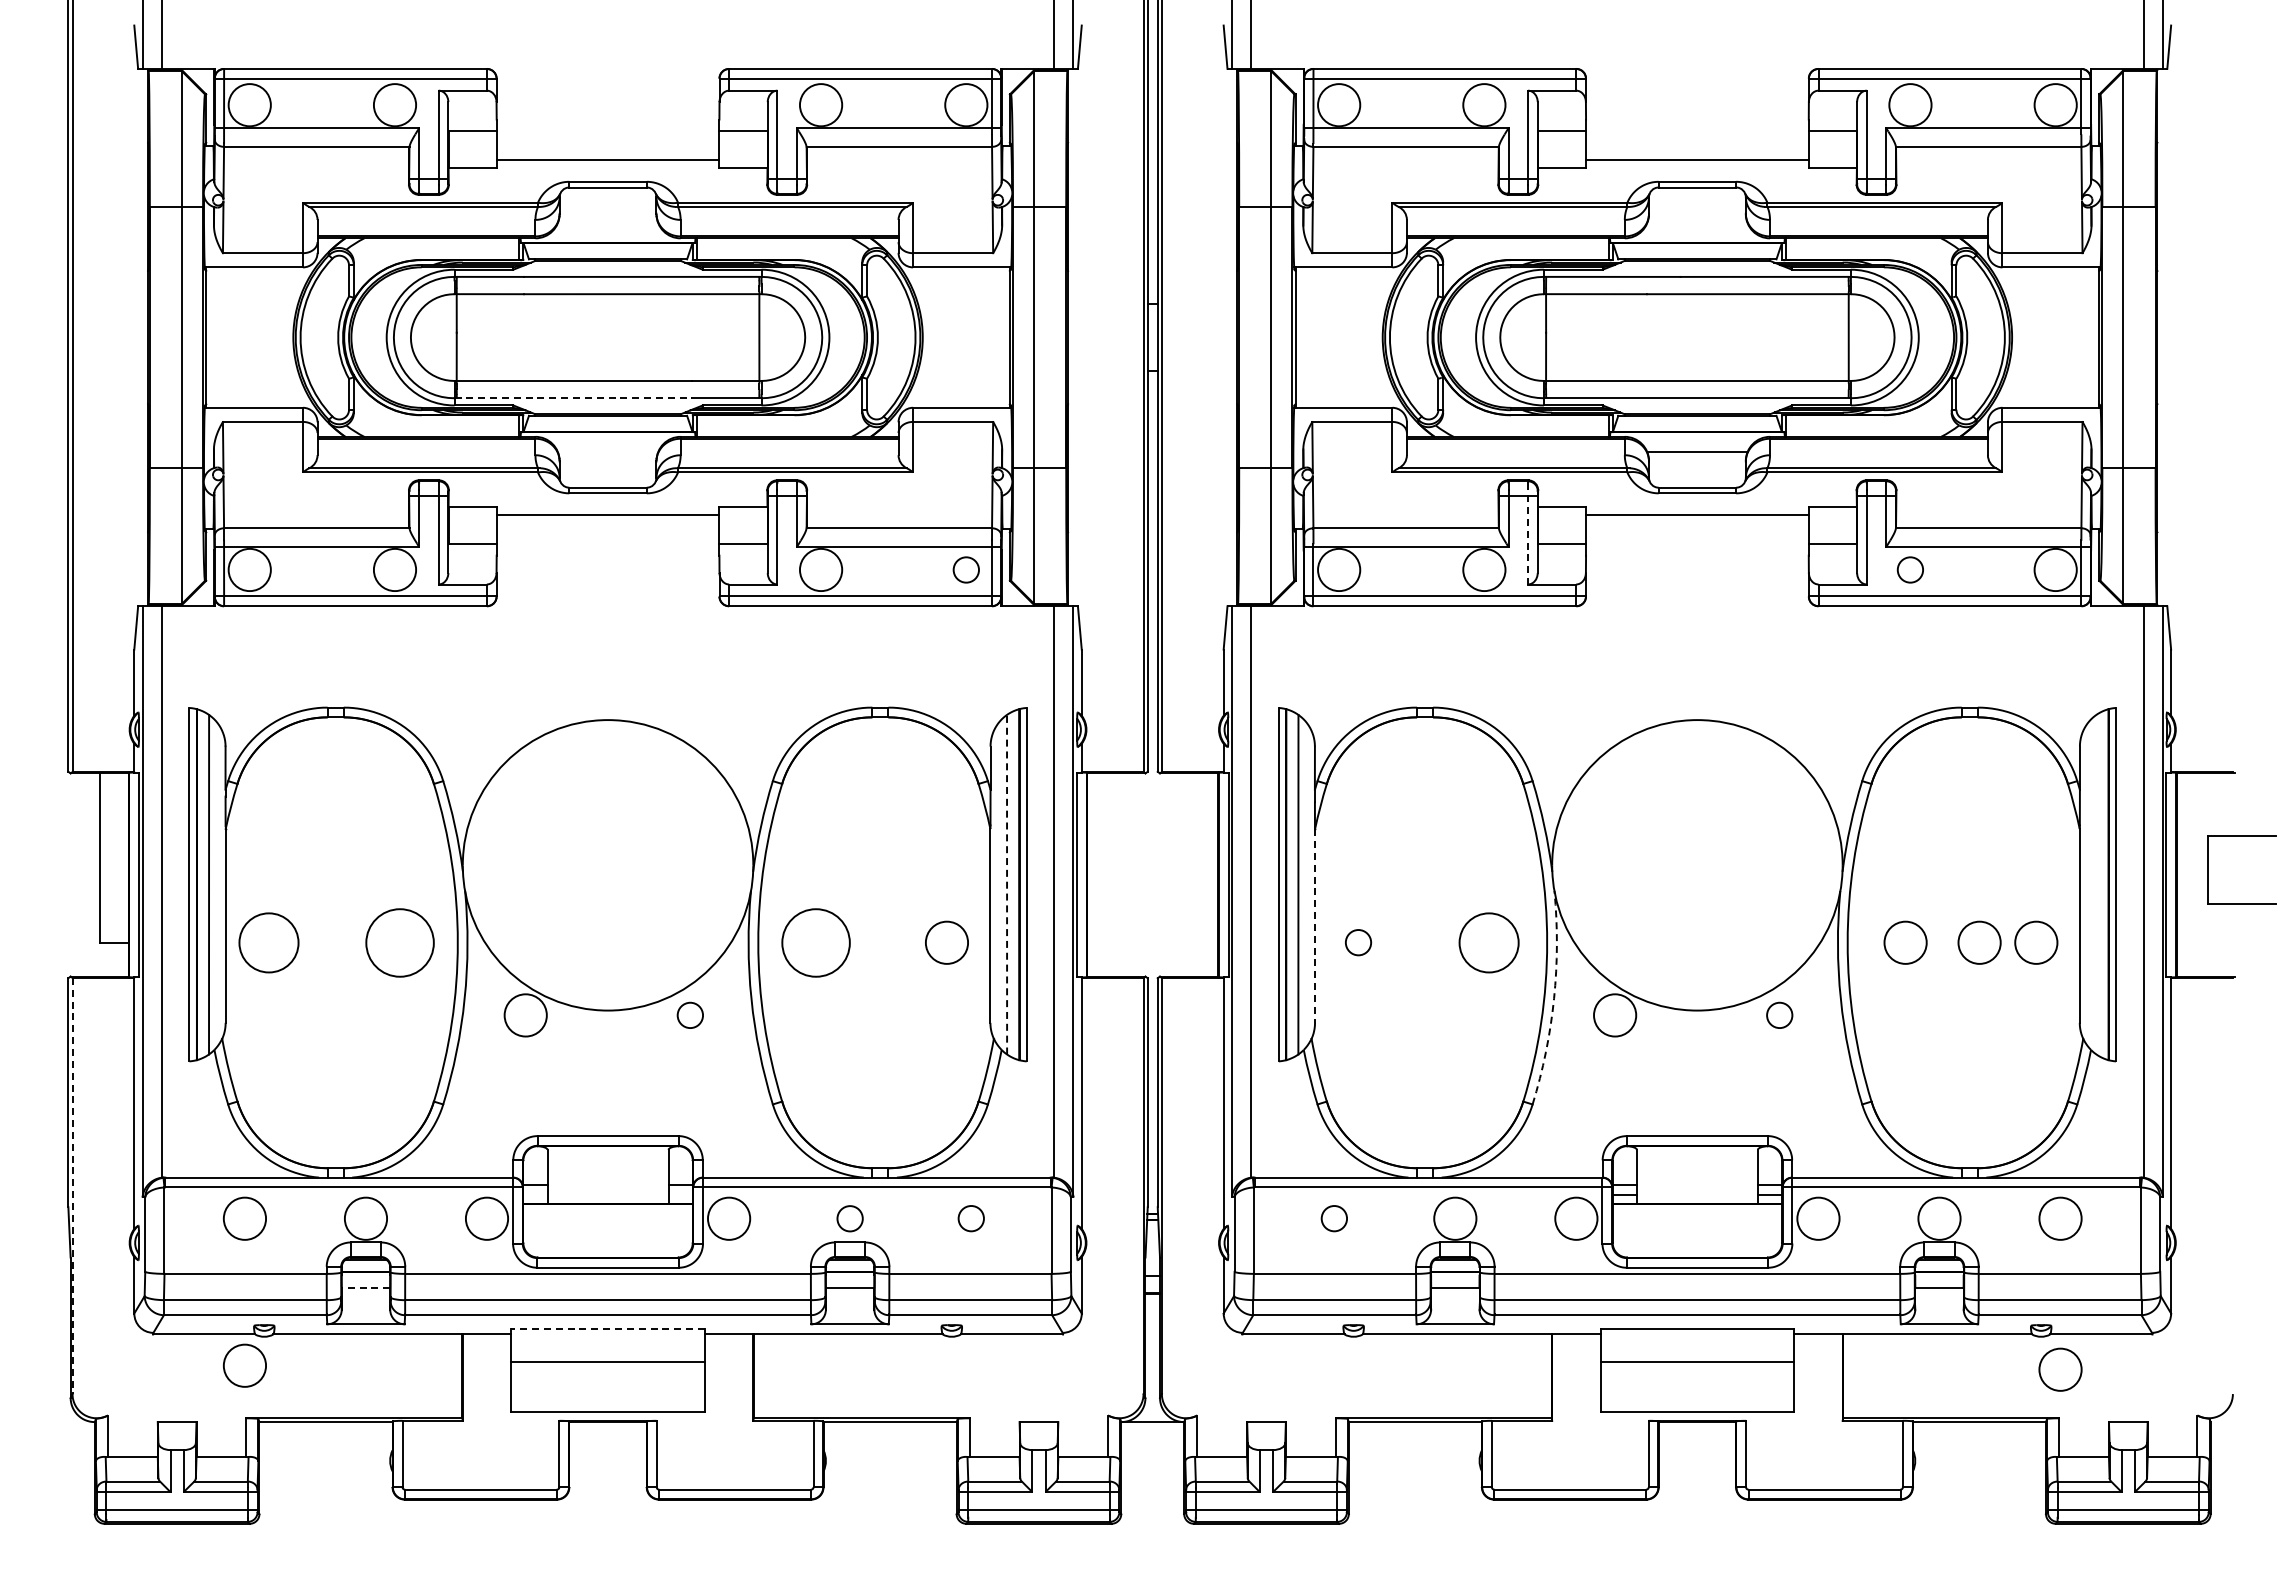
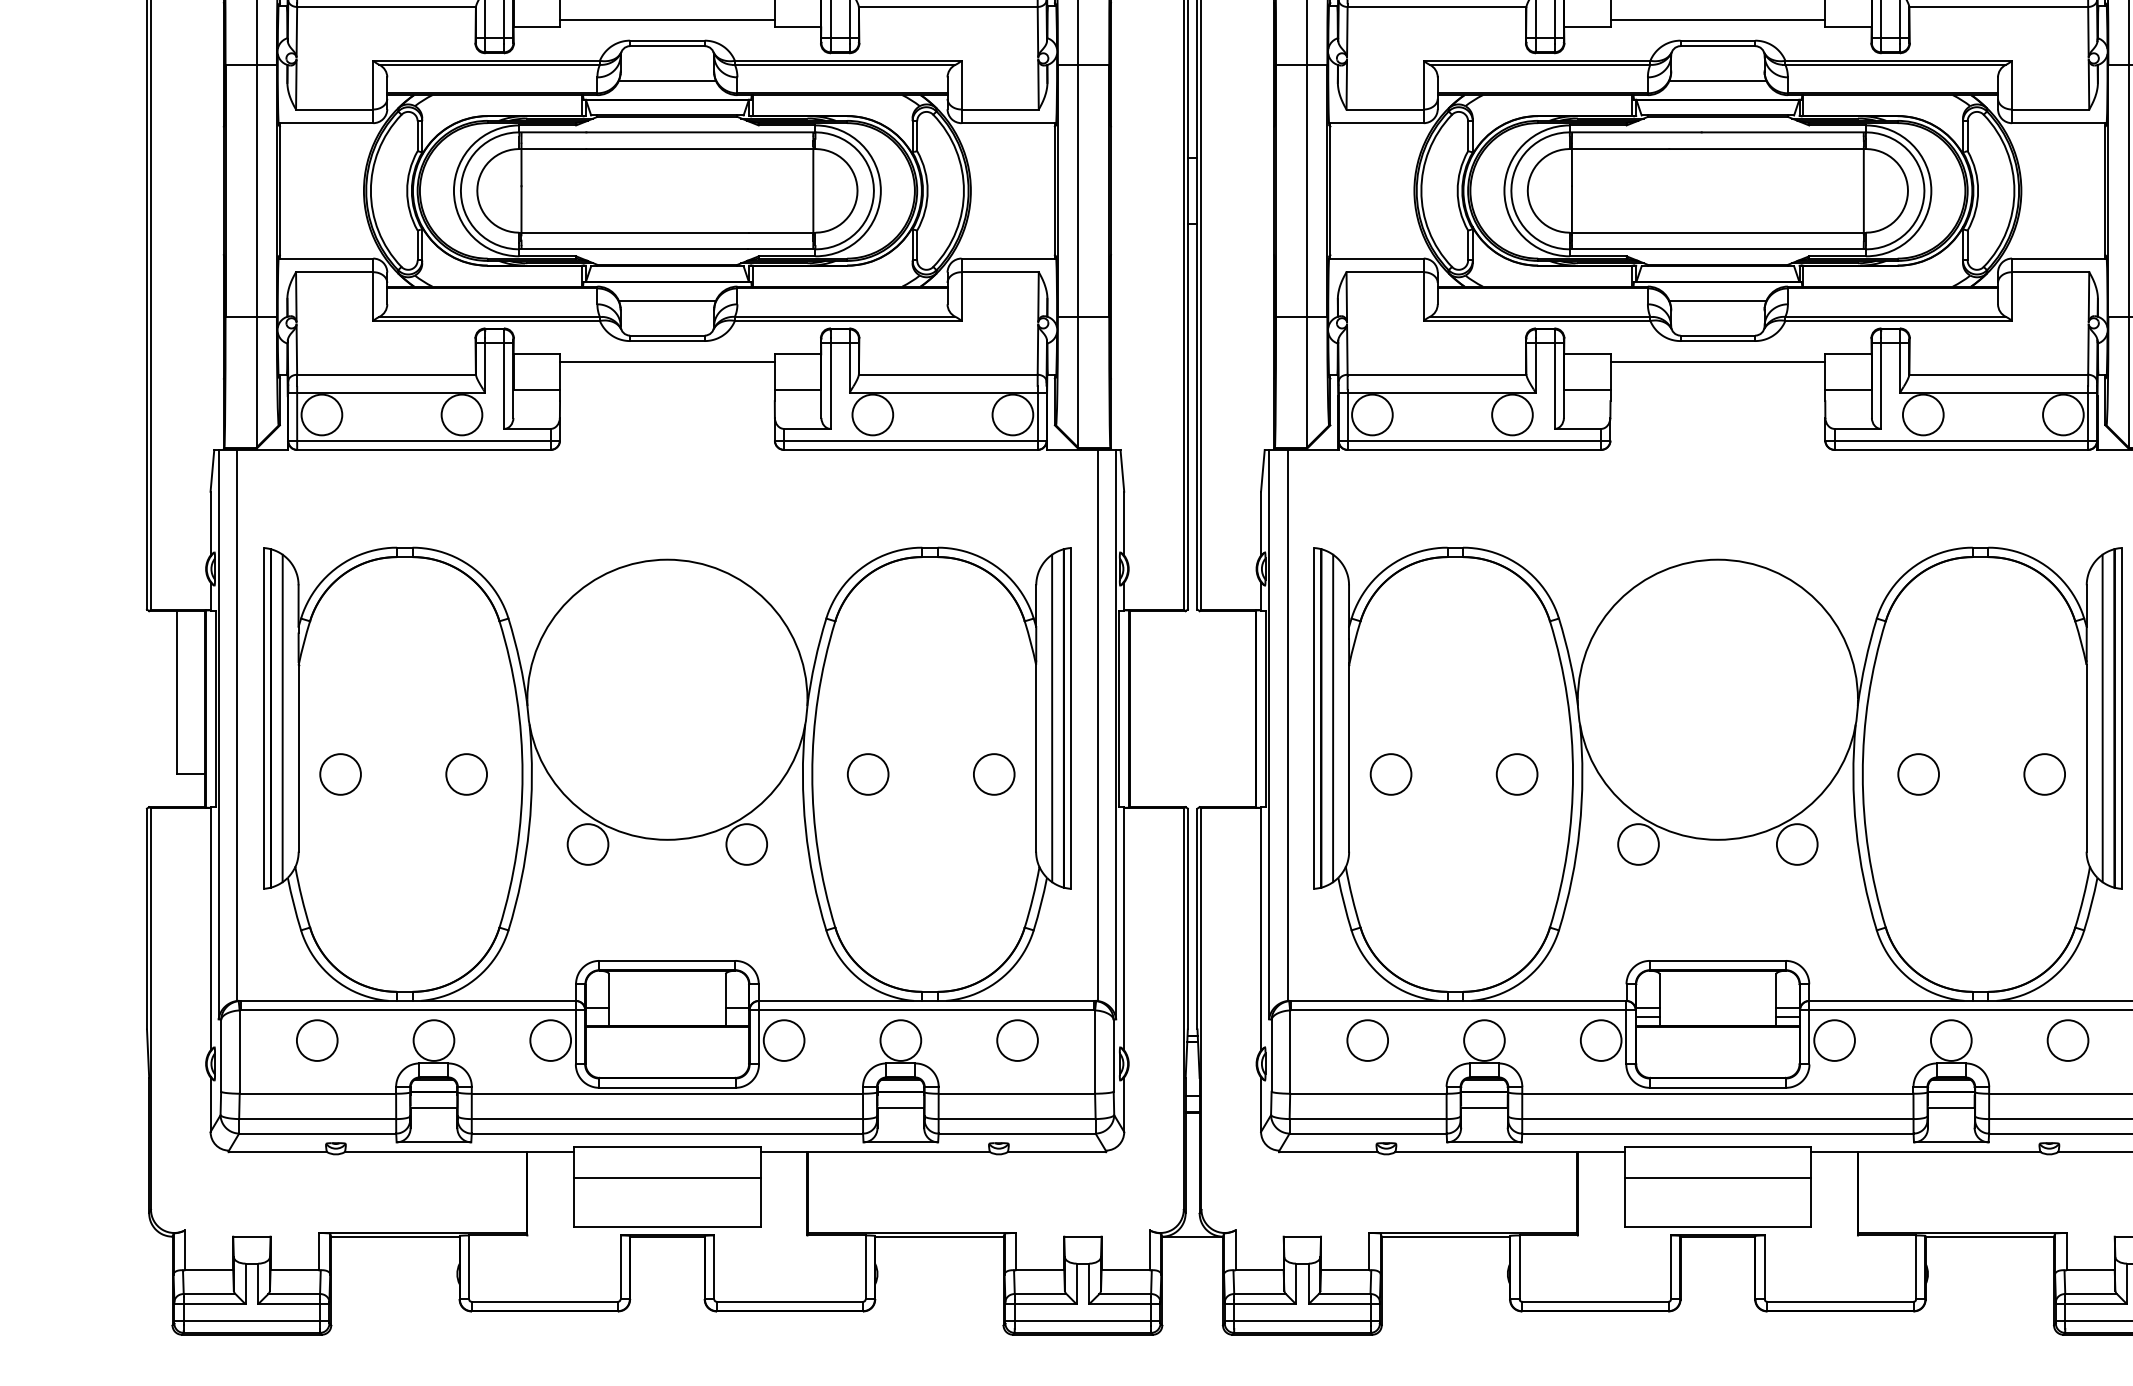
line: (607, 223) -> (666, 80), added
line: (1697, 223) -> (1717, 80), added
line: (573, 398) -> (634, 249), dashed -> solid
line: (607, 451) -> (666, 300), added
line: (1528, 533) -> (1555, 379), dashed -> solid
circle: (966, 569) -> (1013, 414), size x1.67
circle: (1910, 569) -> (1923, 414), size x1.67
line: (1007, 884) -> (1052, 718), dashed -> solid
line: (2096, 884) -> (2102, 718), added
line: (1315, 926) -> (1349, 758), dashed -> solid
circle: (269, 942) -> (340, 774), size x0.71
circle: (399, 942) -> (466, 774), size x0.62
circle: (816, 942) -> (868, 774), size x0.62
circle: (1358, 942) -> (1391, 774), size x1.67
circle: (1489, 942) -> (1517, 774), size x0.71
circle: (1979, 942) -> (1989, 774), removed
arc: (1554, 998) -> (1580, 828), dashed -> solid
circle: (690, 1015) -> (746, 844), size x1.67
circle: (1779, 1015) -> (1797, 844), size x1.67
line: (72, 1186) -> (150, 1009), dashed -> solid
circle: (850, 1218) -> (901, 1040), size x1.67
circle: (971, 1218) -> (1017, 1040), size x1.67
circle: (1334, 1218) -> (1367, 1040), size x1.67
line: (365, 1288) -> (433, 1107), dashed -> solid
line: (608, 1329) -> (667, 1147), dashed -> solid
circle: (244, 1365) -> (316, 1182), removed
circle: (2060, 1369) -> (2068, 1185), removed

